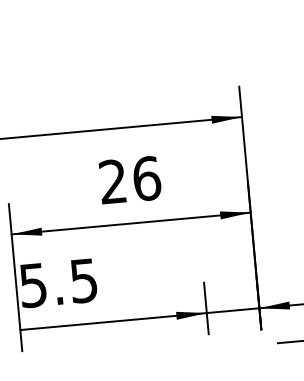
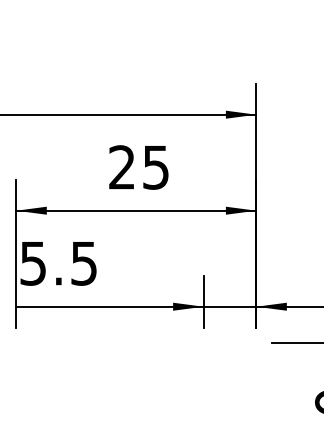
text: (147, 178) -> (156, 167), 26 -> 25

